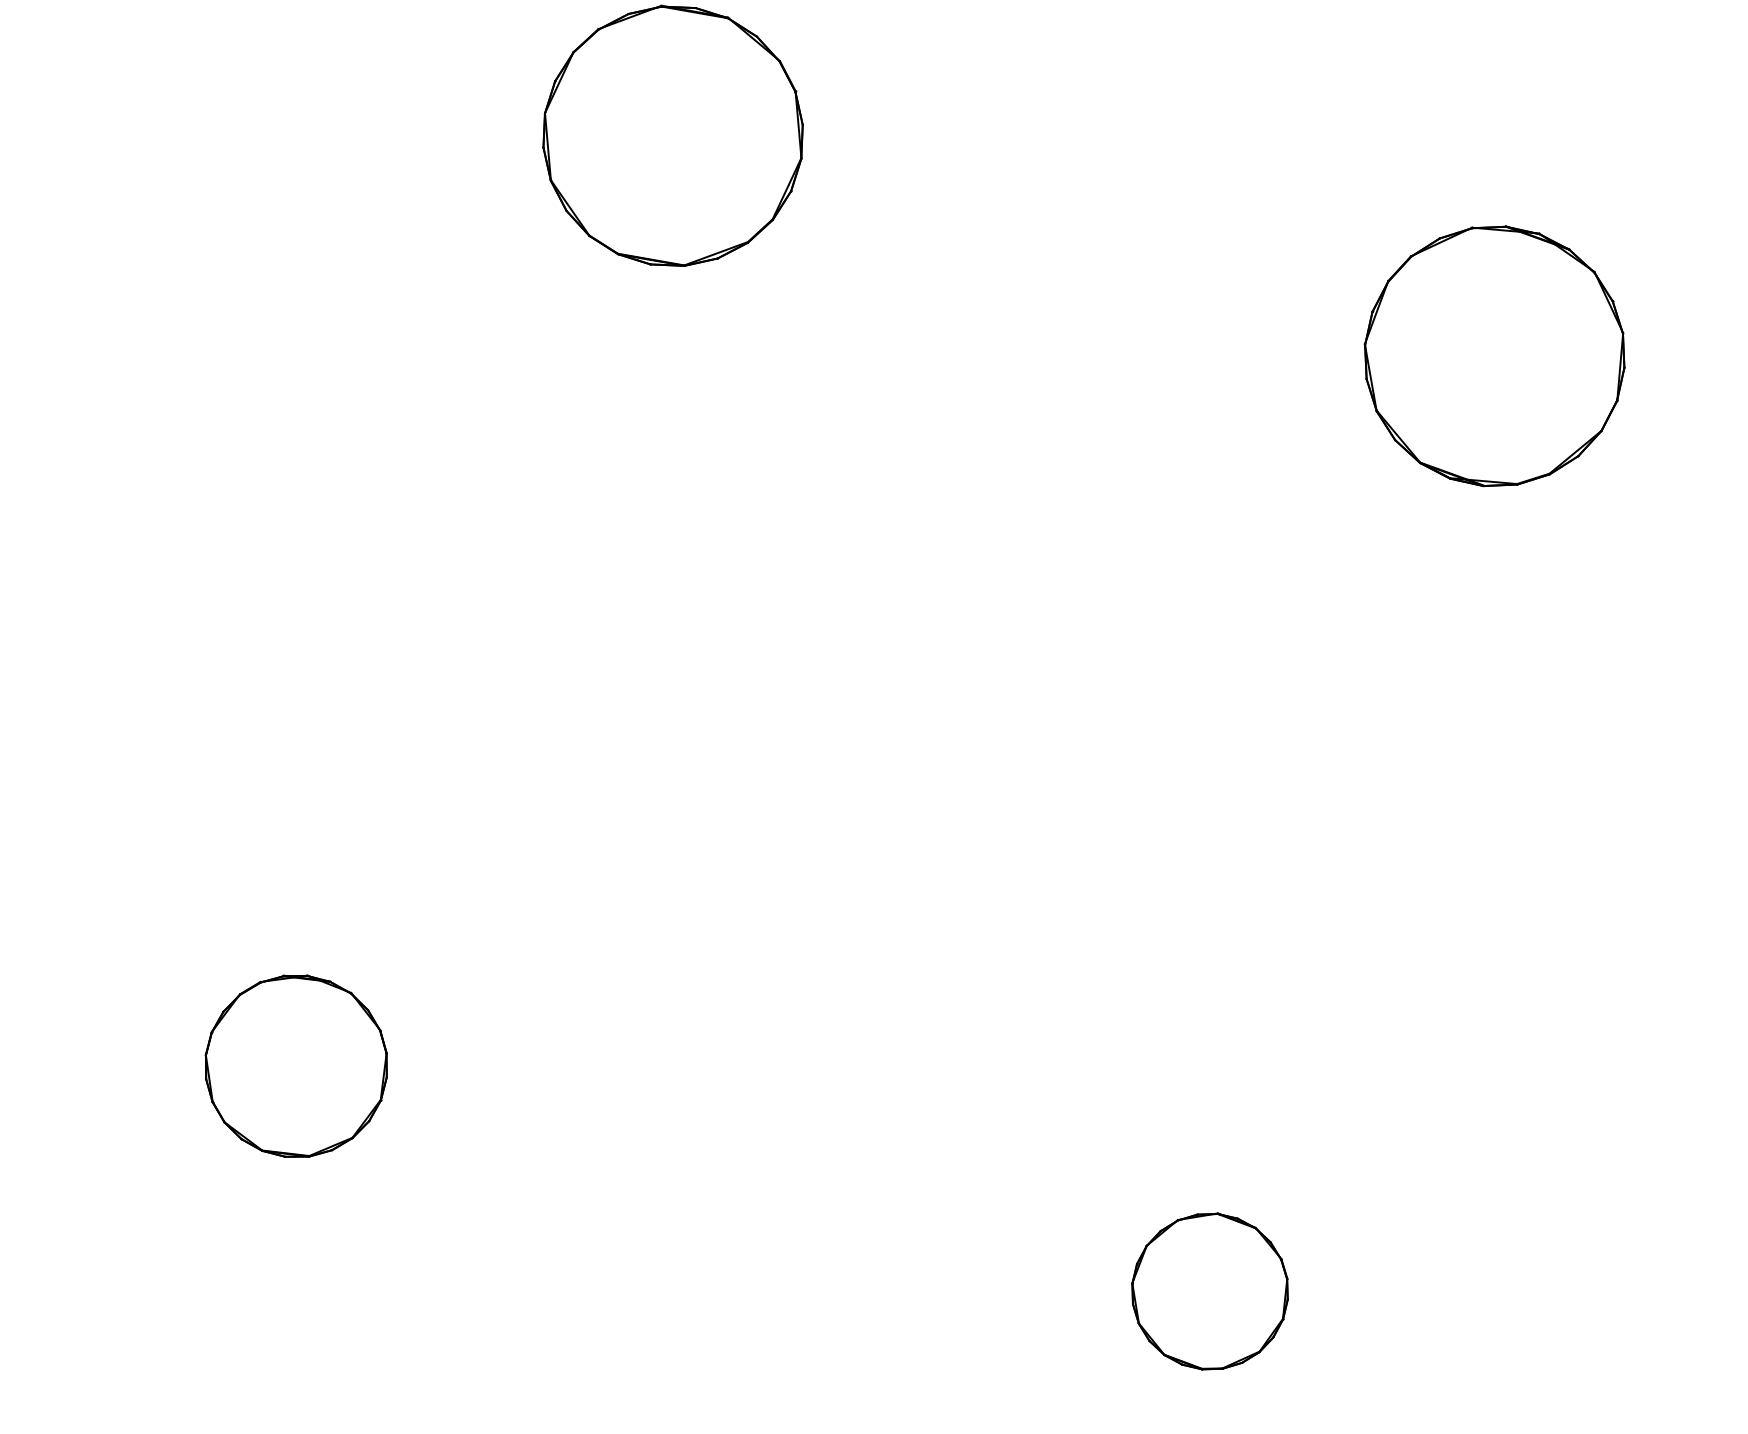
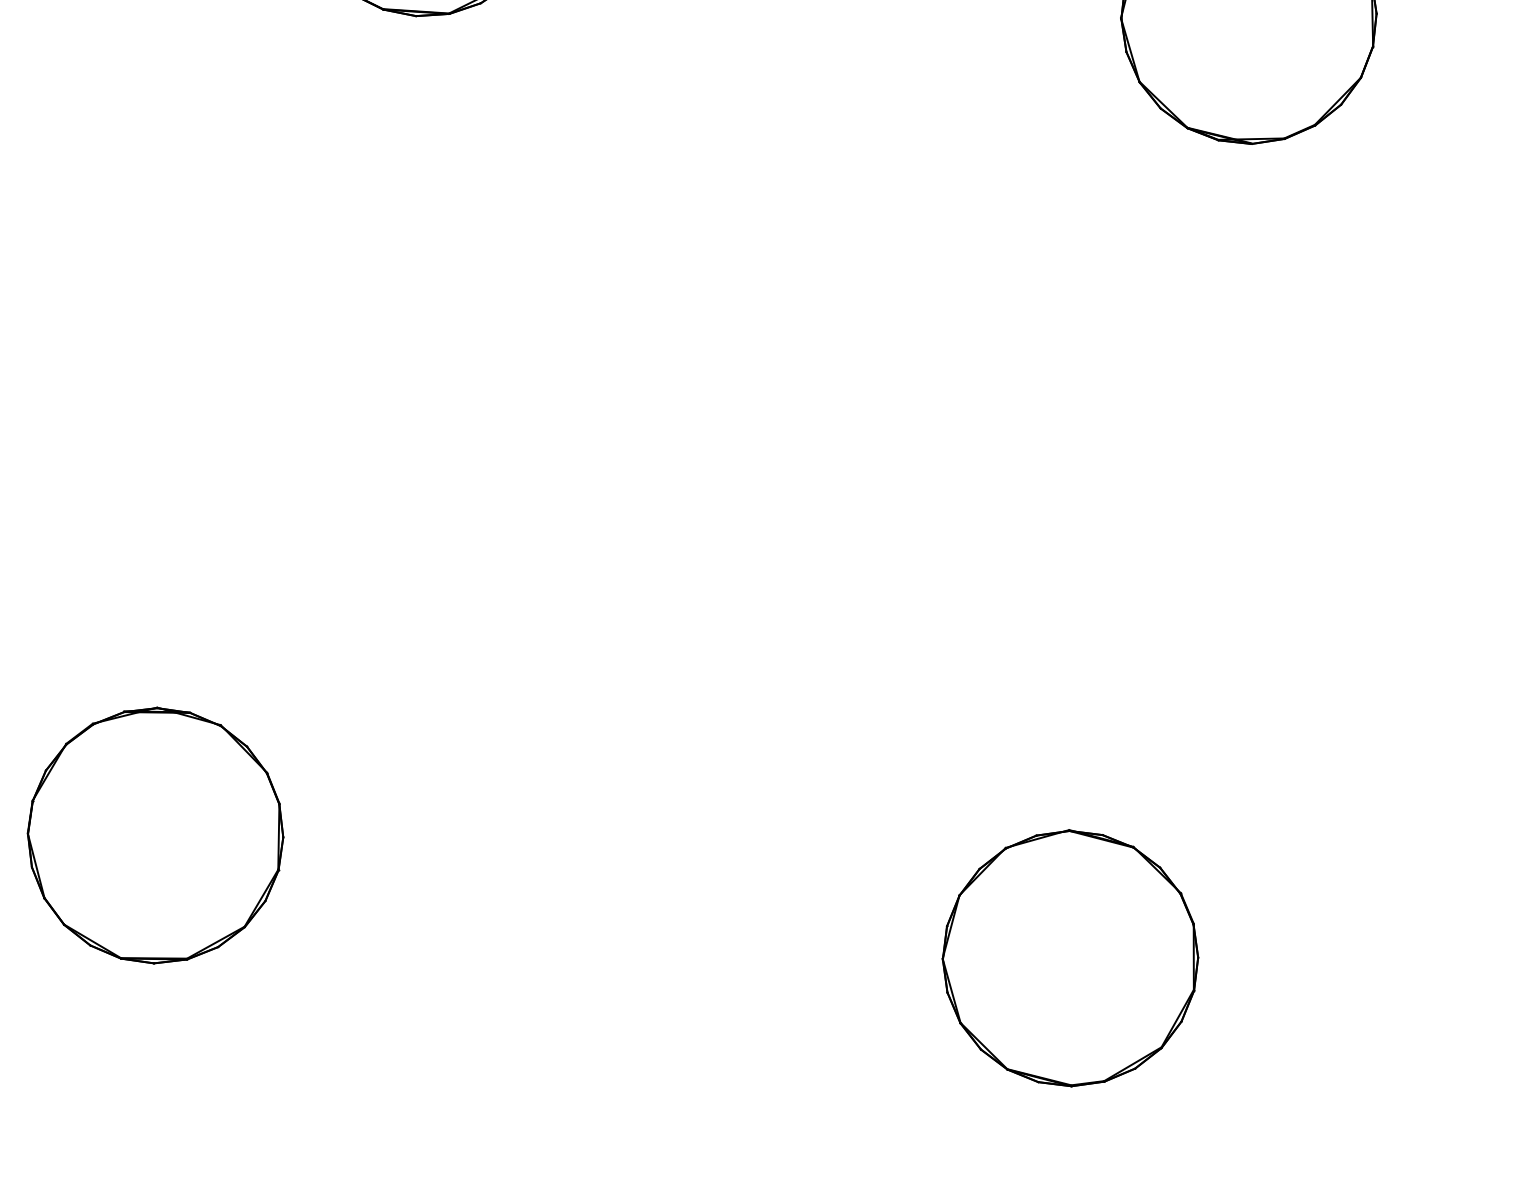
part: (296, 1065) -> (155, 834), size x1.43
part: (1209, 1291) -> (1069, 958), size x1.67

